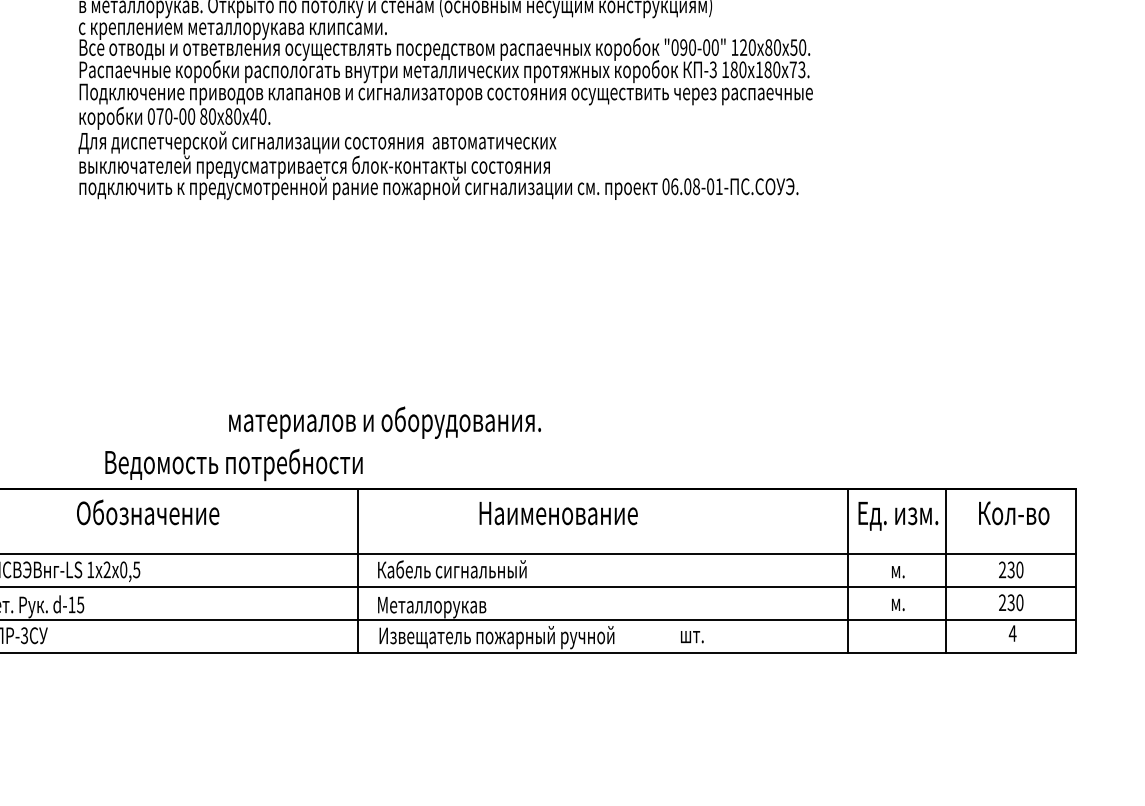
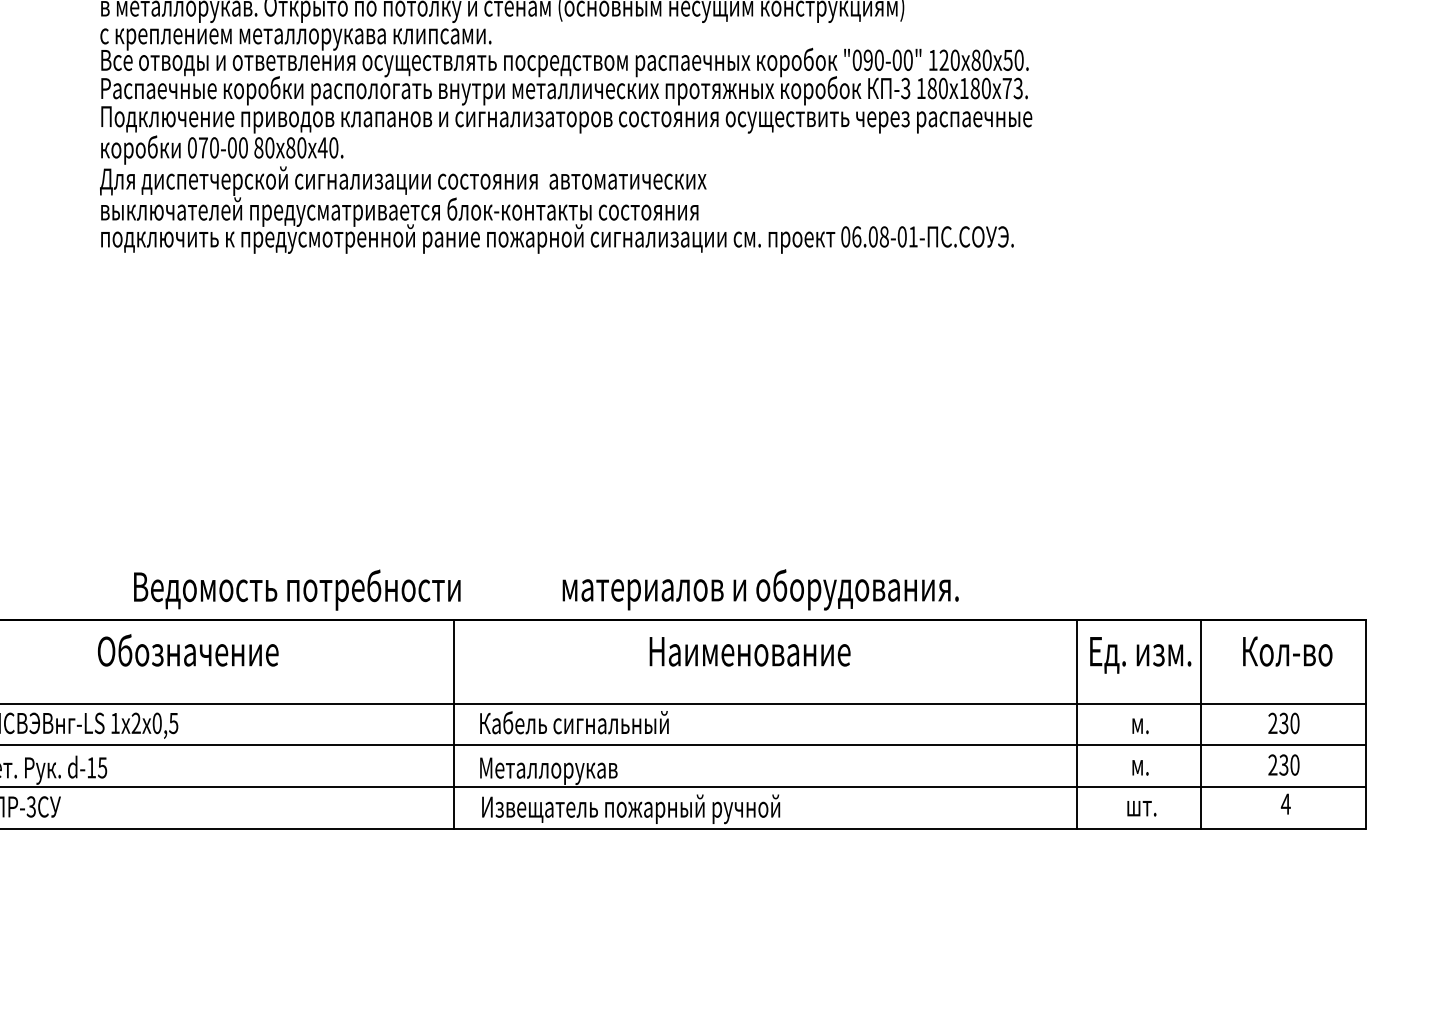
text: (384, 422) -> (760, 589), moved
text: (558, 513) -> (749, 651), moved
text: (692, 637) -> (1142, 809), moved

